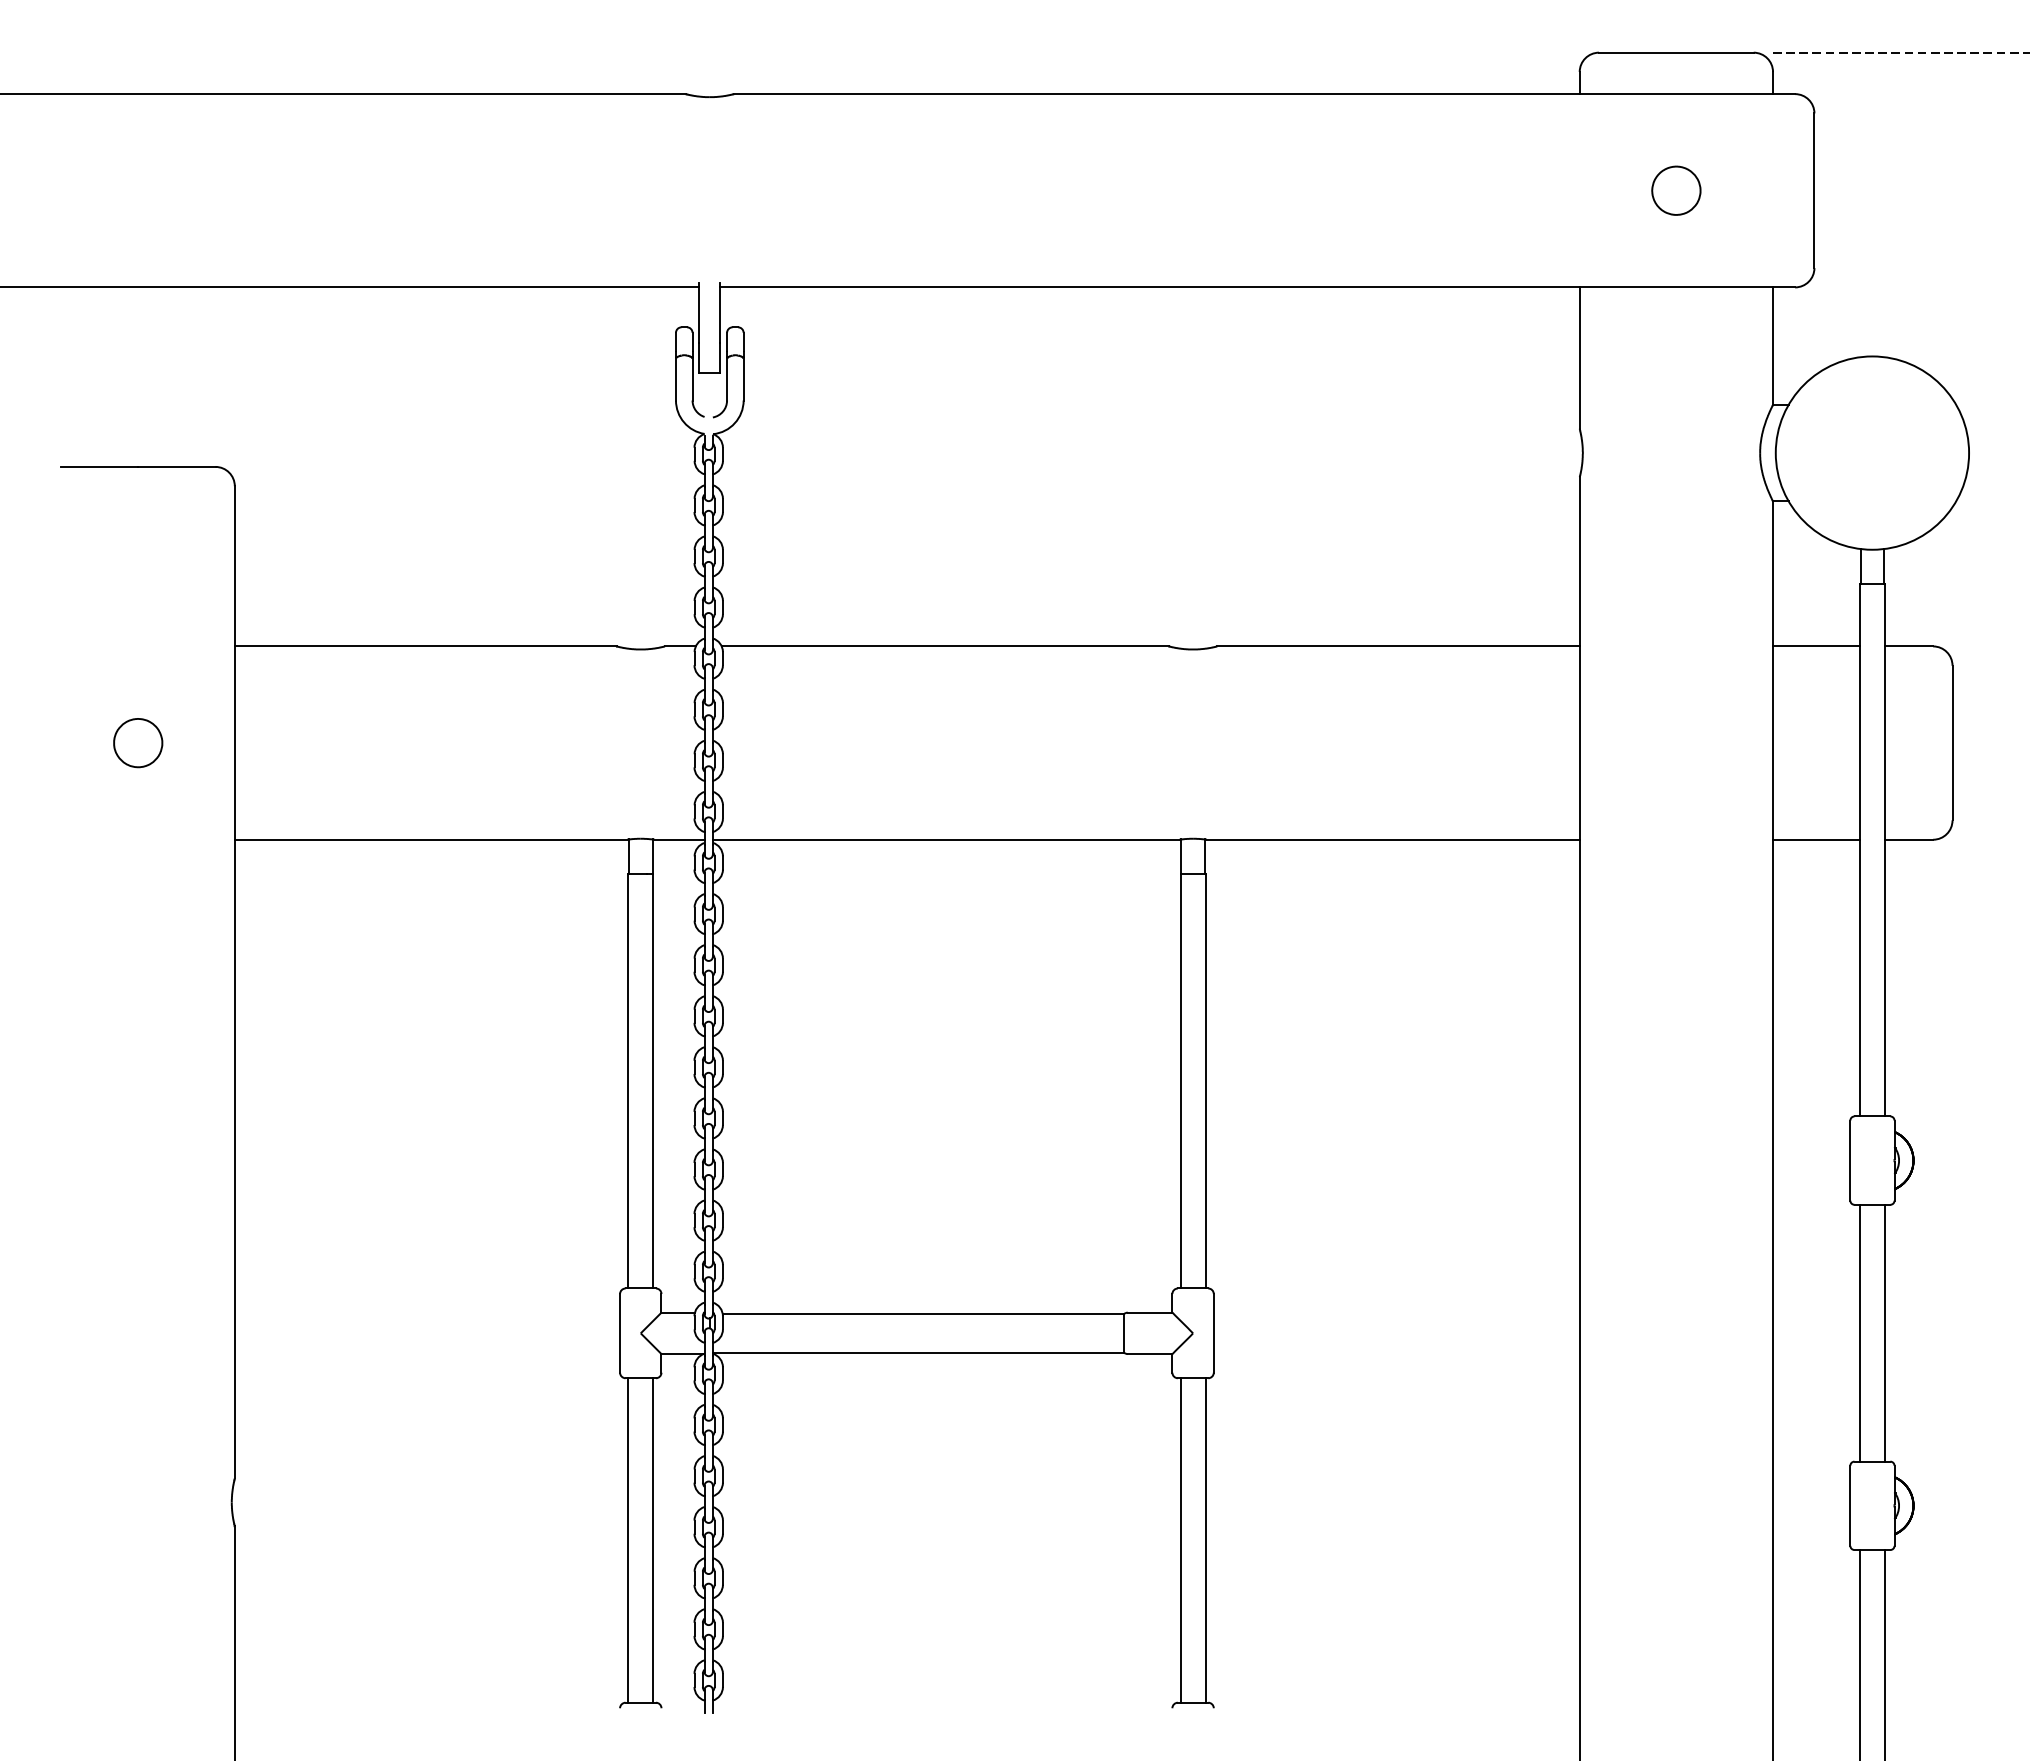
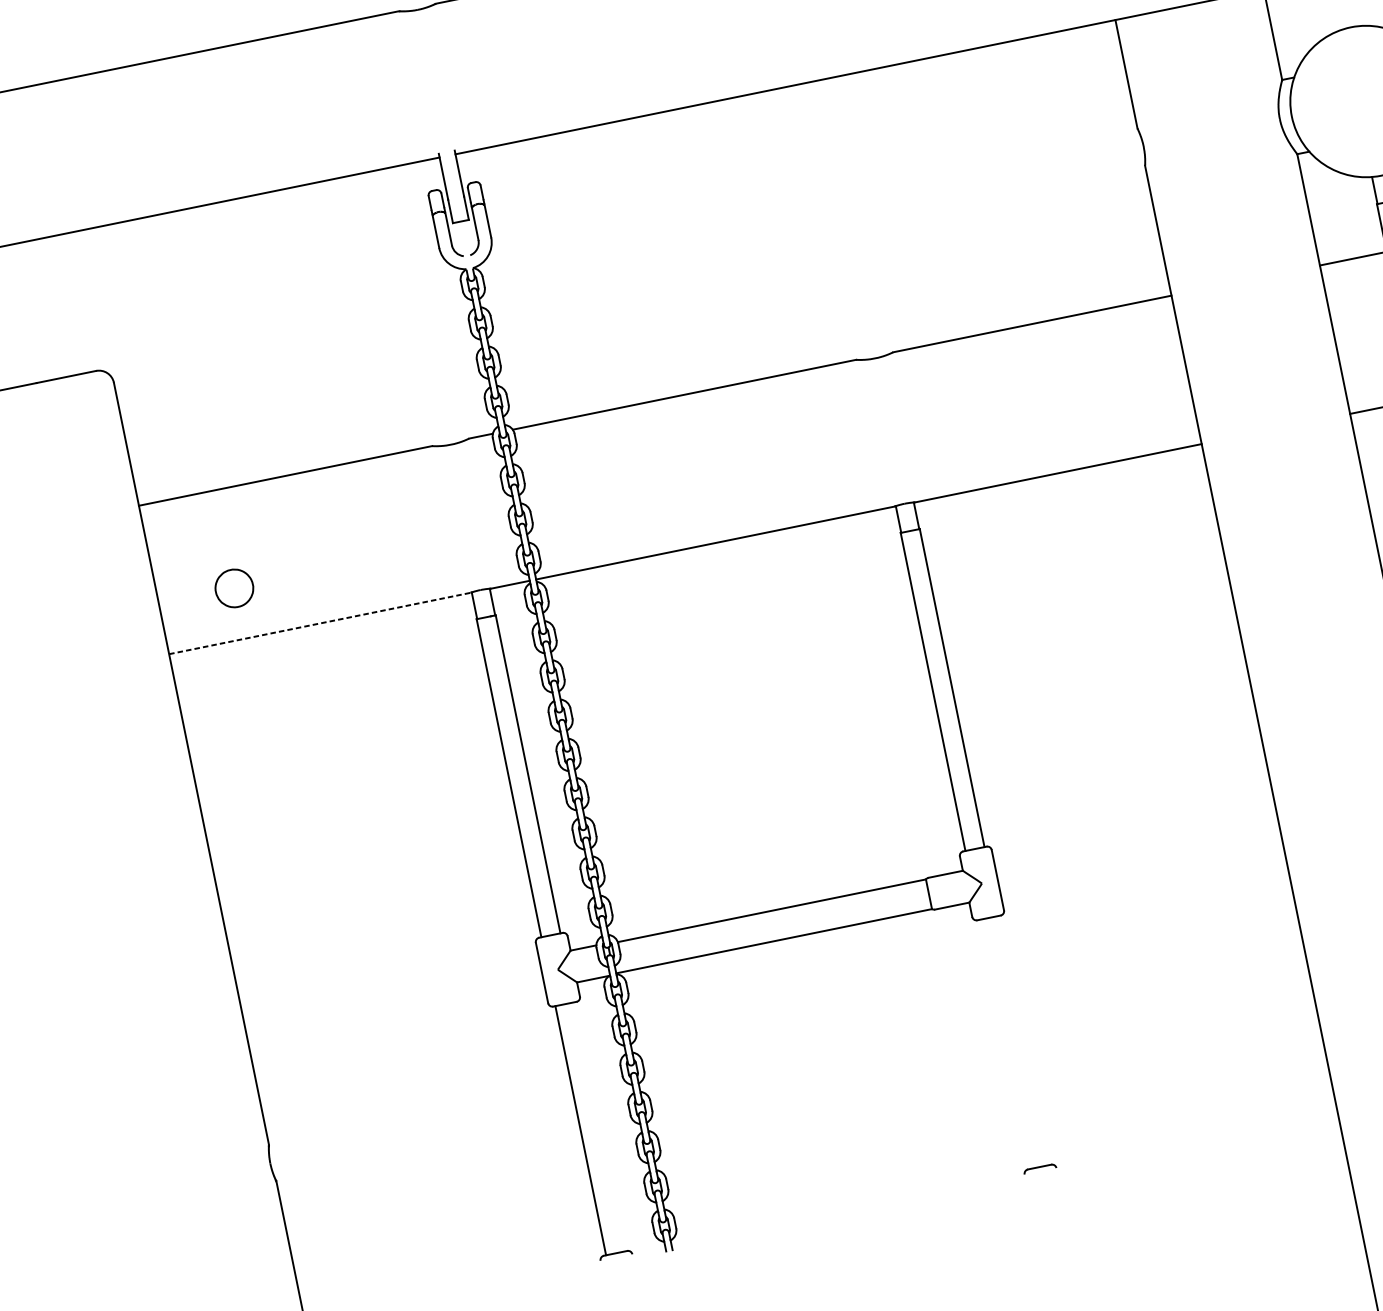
part: (138, 743) -> (234, 588), moved
line: (431, 839) -> (320, 623), solid -> dashed
line: (653, 1540) -> (600, 1126), removed
line: (1180, 1540) -> (1004, 1044), removed
line: (1205, 1540) -> (1023, 1040), removed

